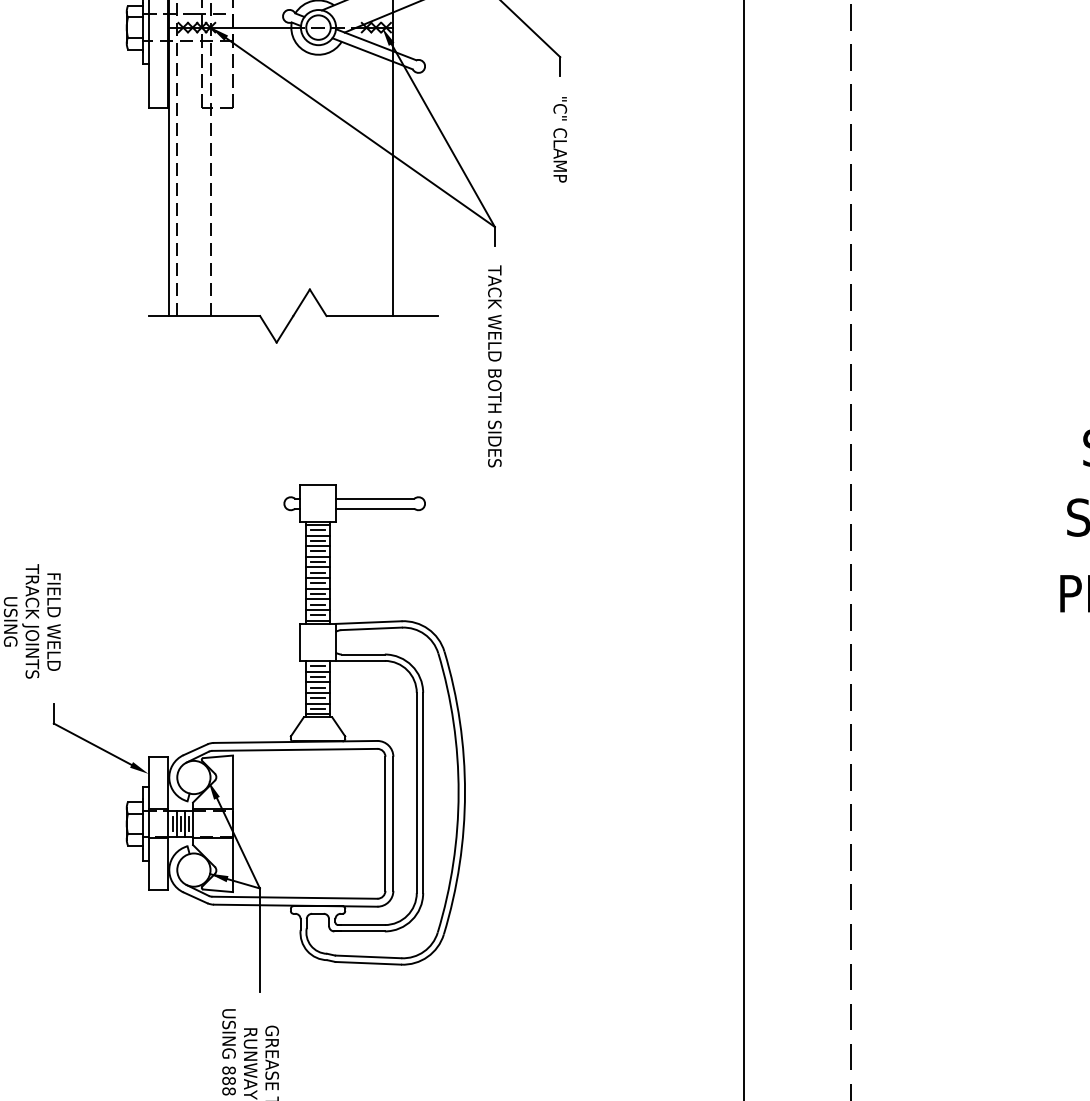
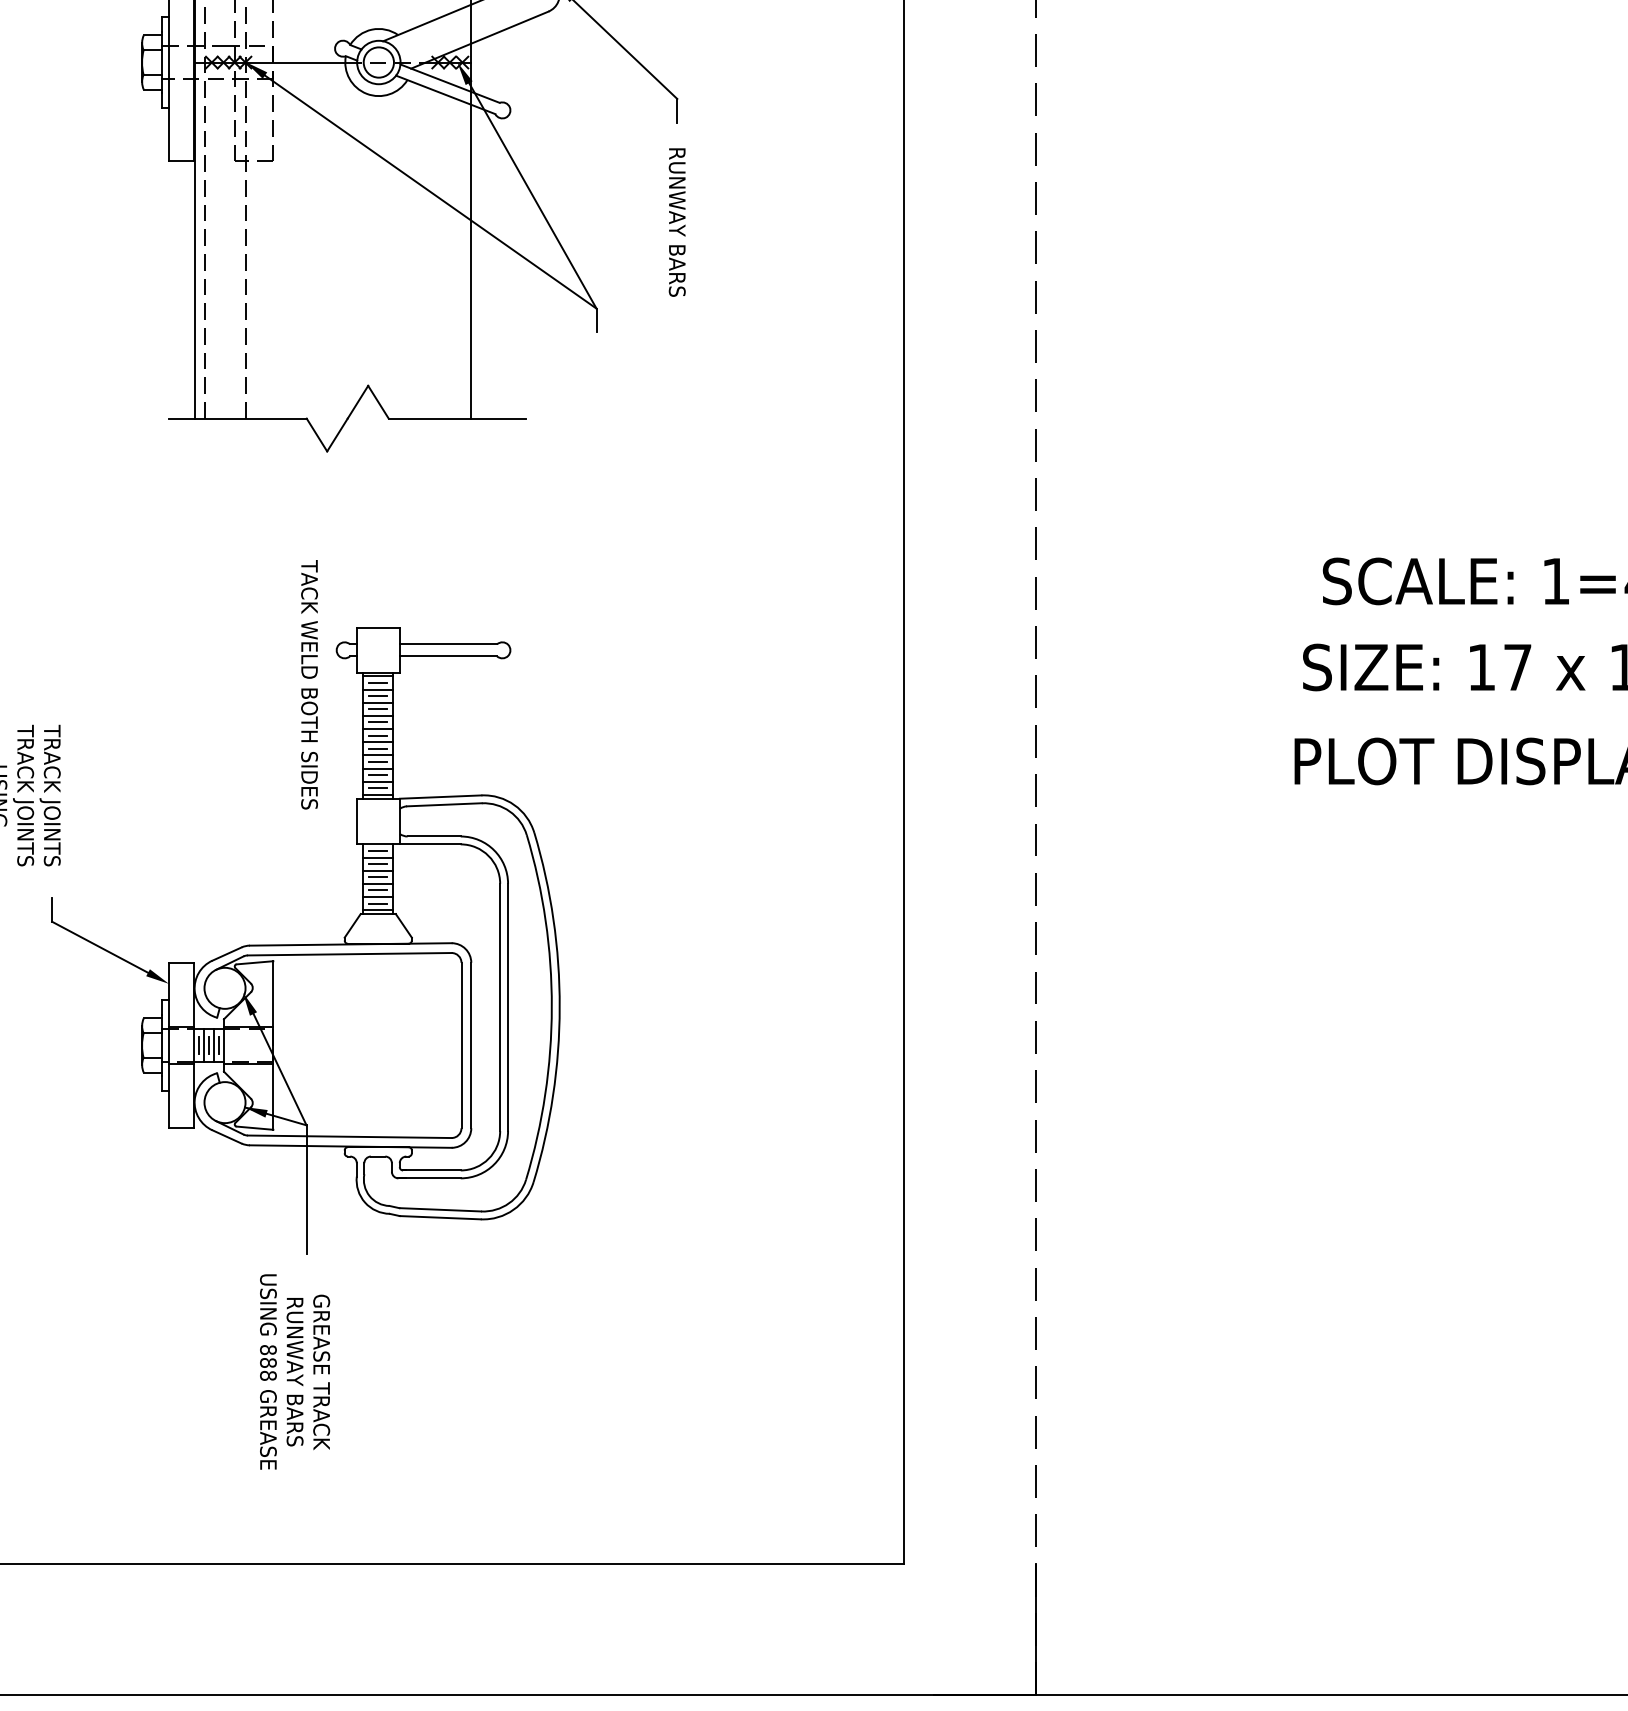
text: (559, 157) -> (676, 222), "C" CLAMP -> RUNWAY BARS
text: (494, 366) -> (309, 684), moved
text: (51, 621) -> (49, 795), FIELD WELD -> TRACK JOINTS

